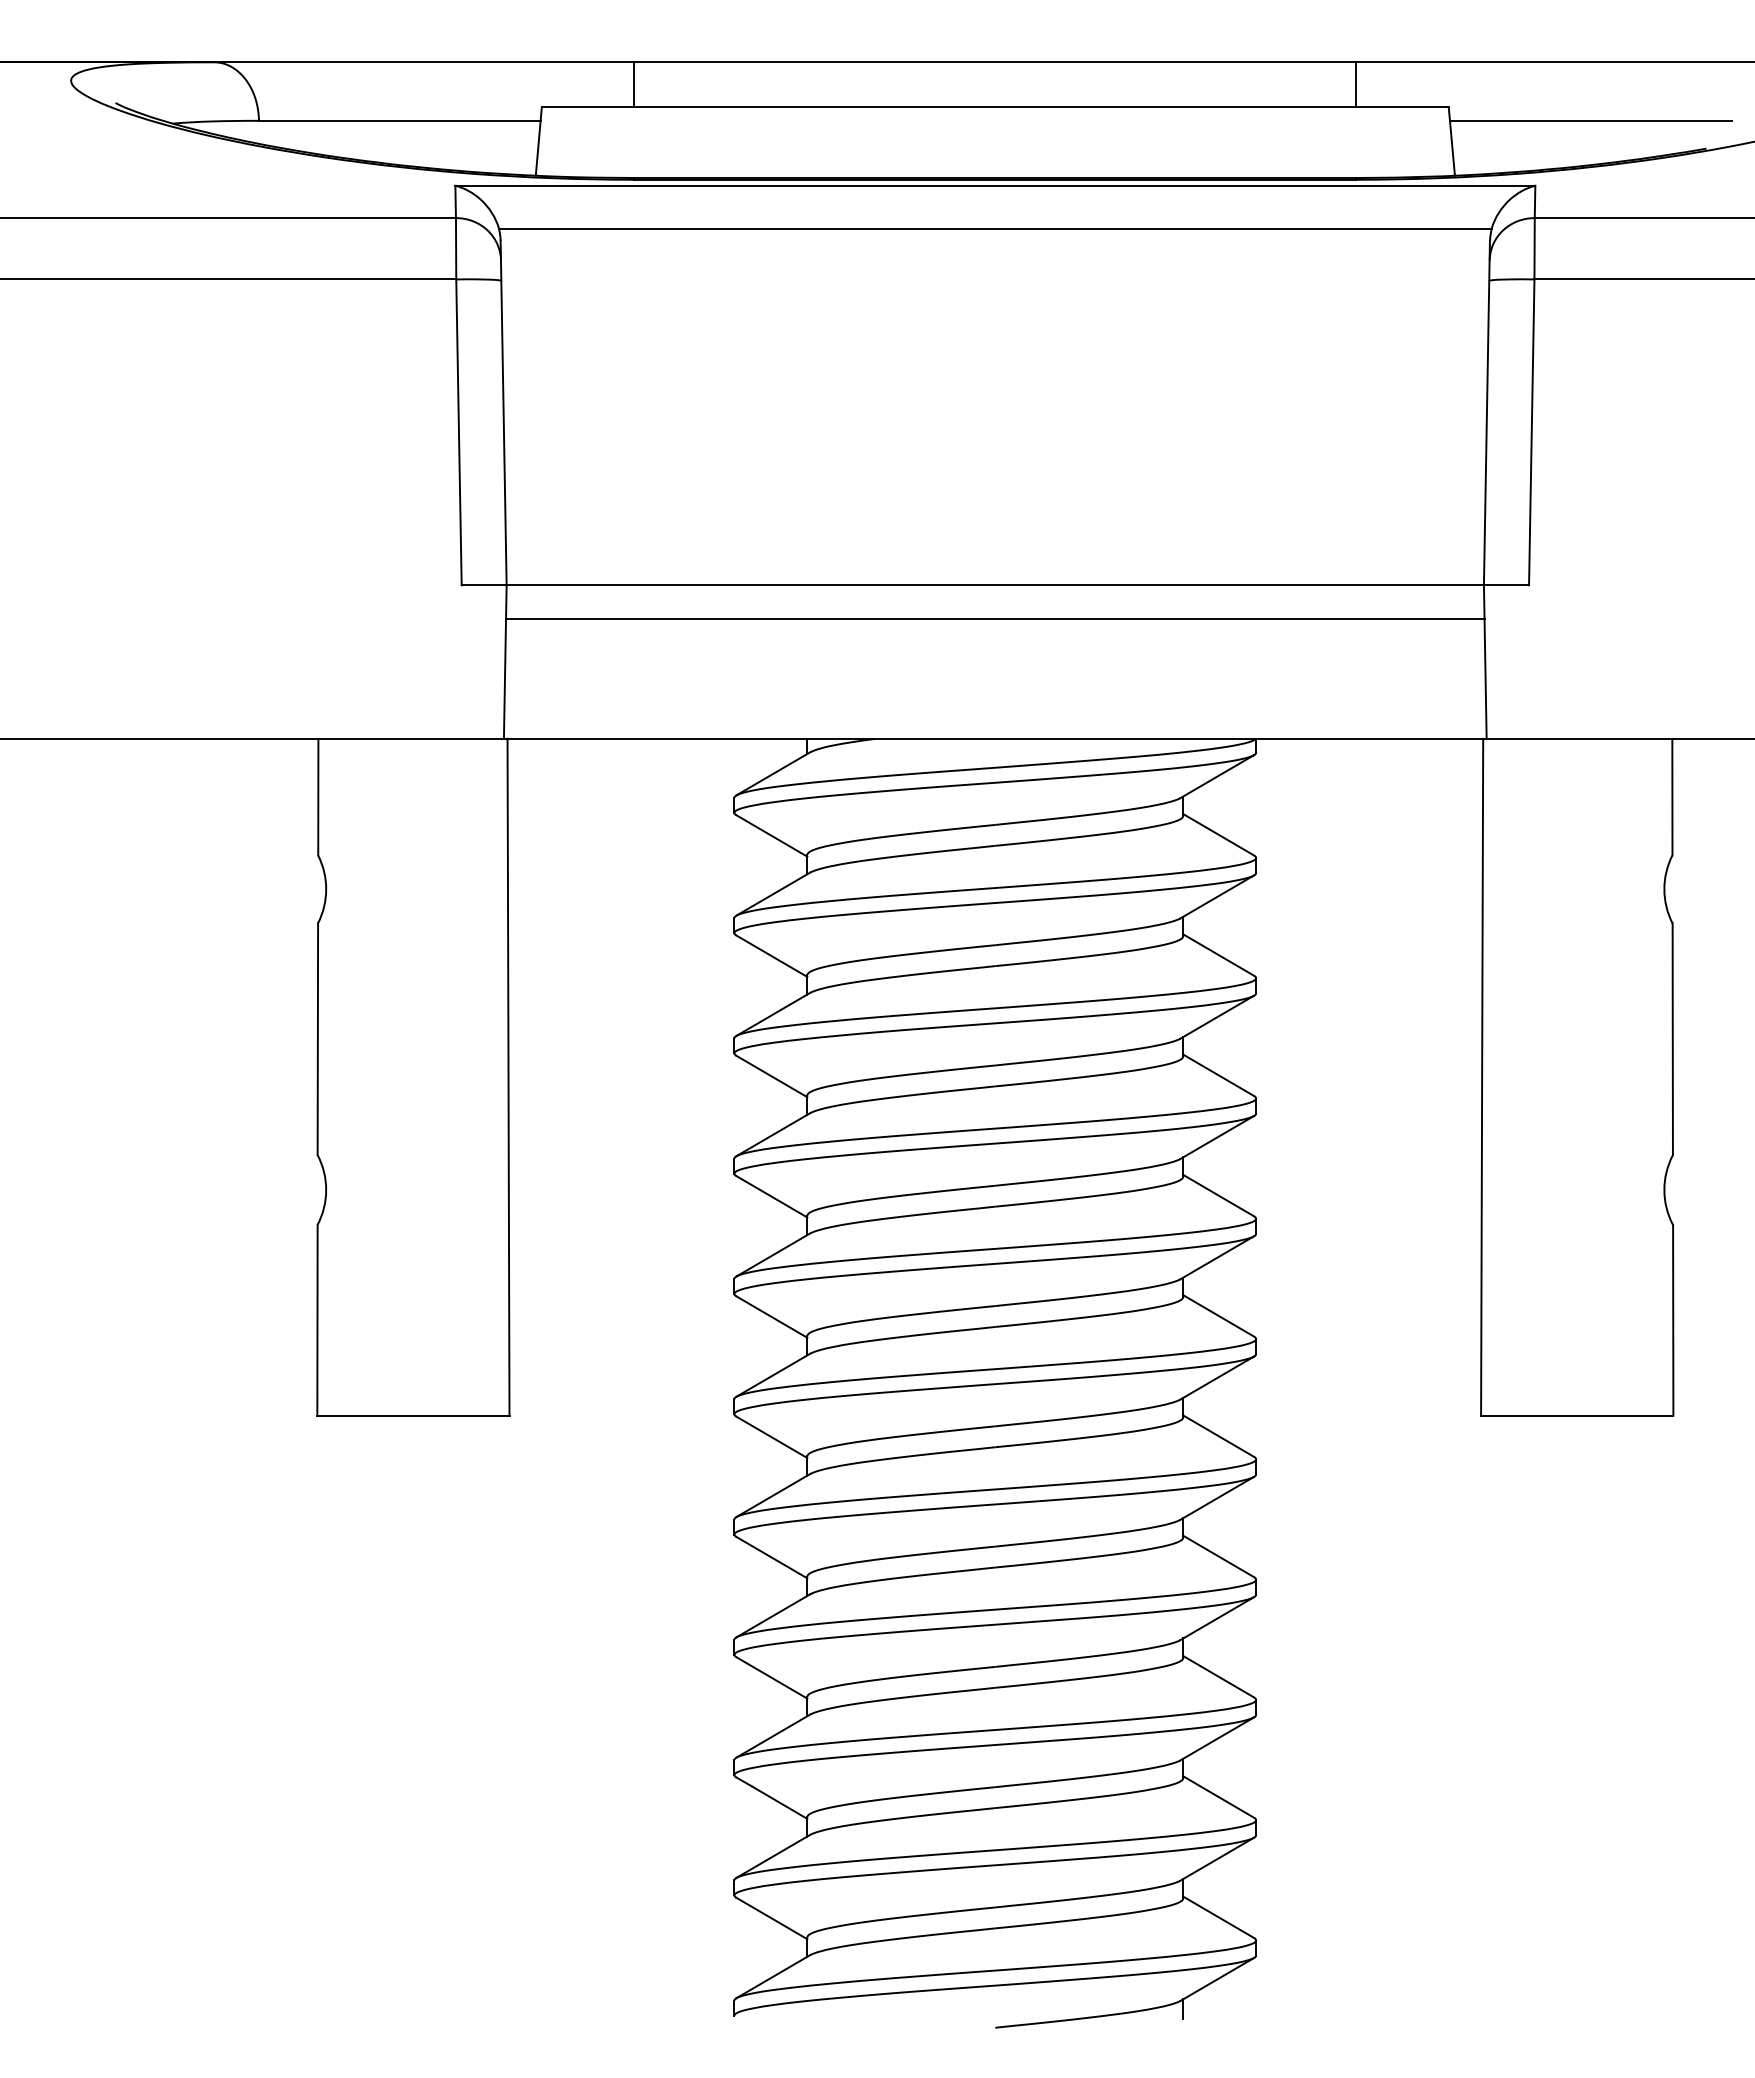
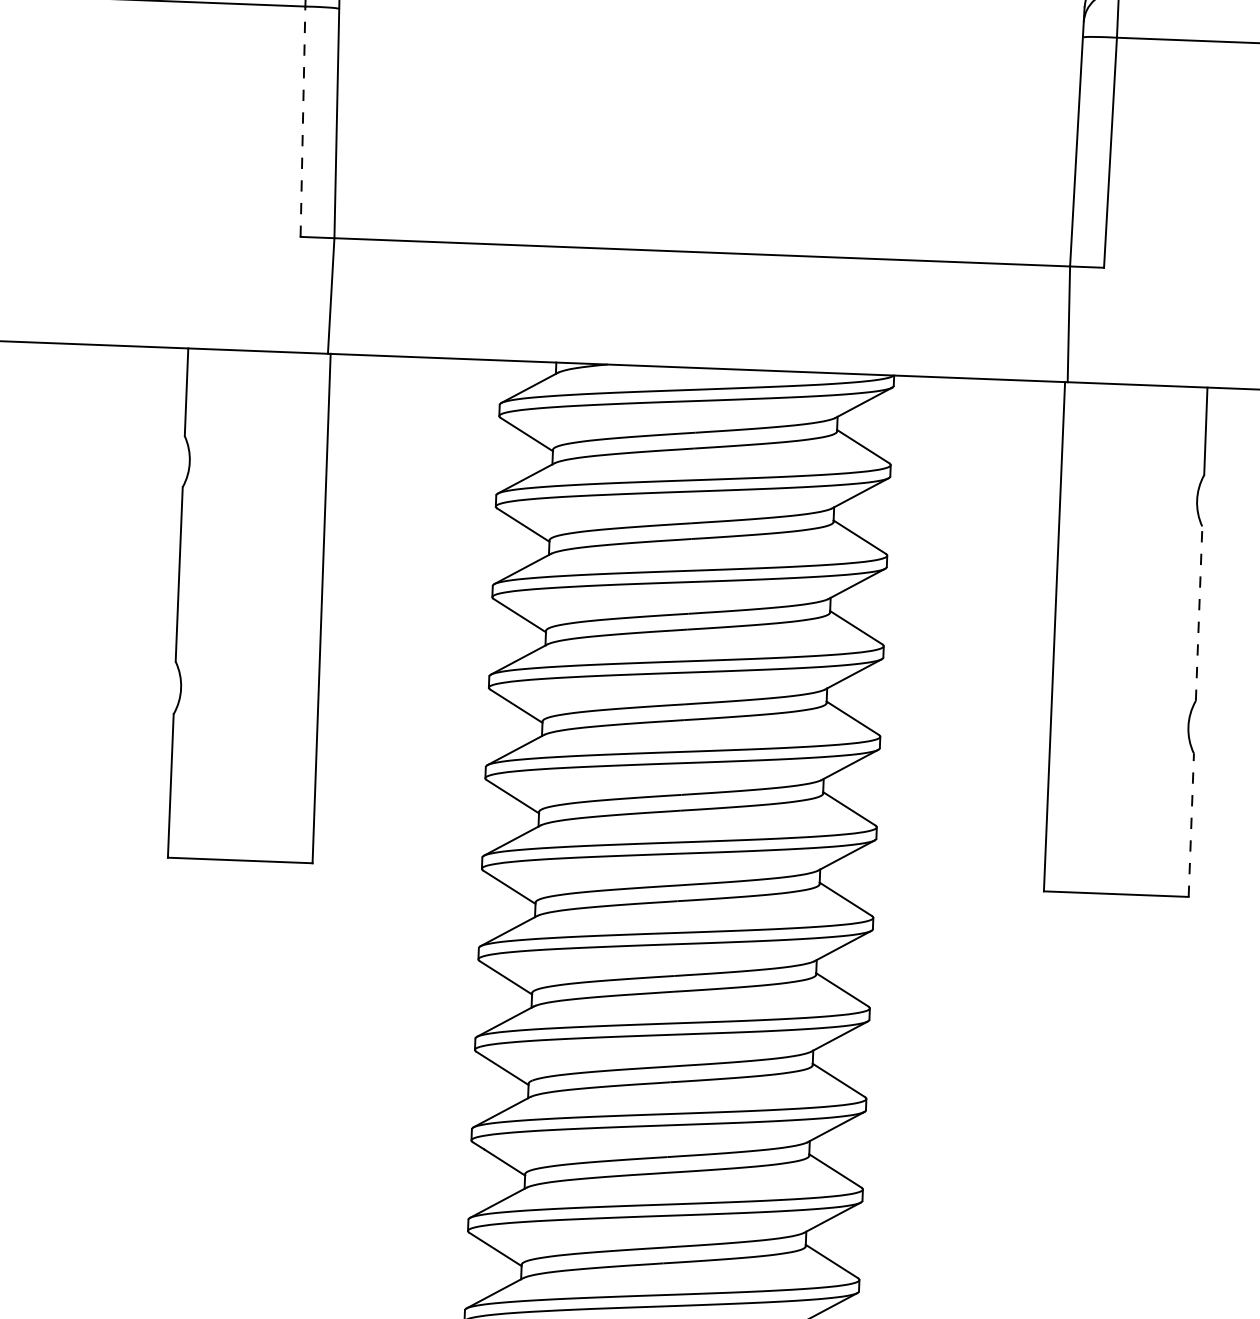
line: (458, 432) -> (302, 121), solid -> dashed
line: (995, 618) -> (701, 277), removed
line: (1672, 1039) -> (1198, 613), solid -> dashed
line: (1673, 1319) -> (1191, 824), solid -> dashed

